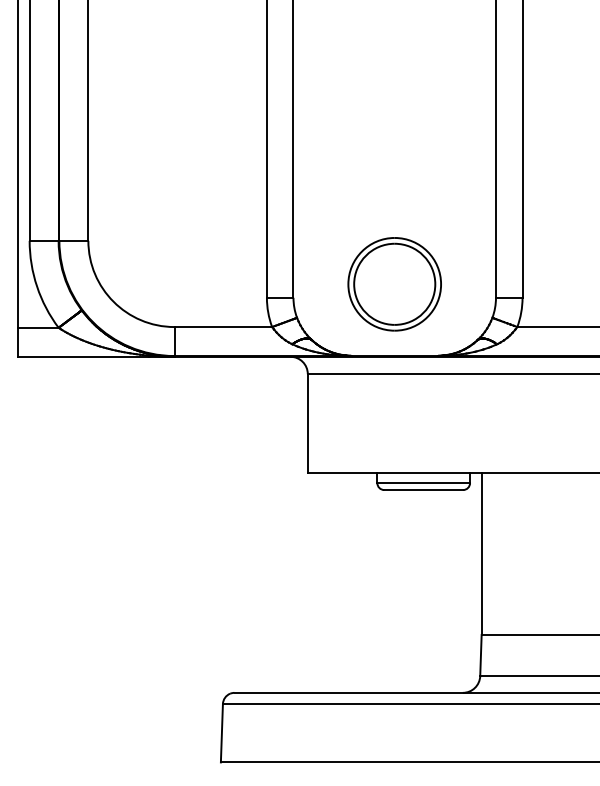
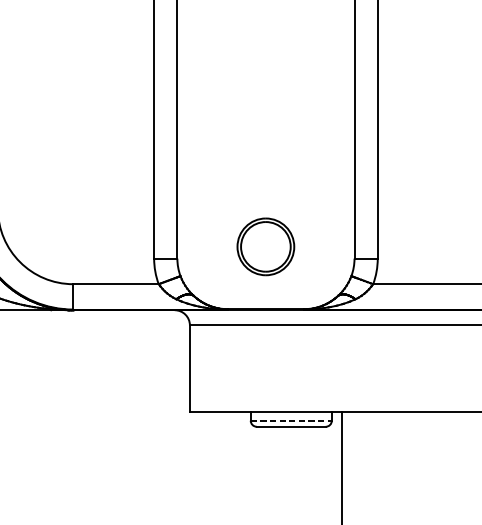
part: (394, 284) -> (265, 246), size x0.7
line: (424, 483) -> (291, 421), solid -> dashed

